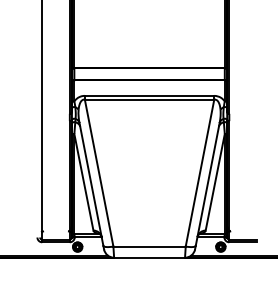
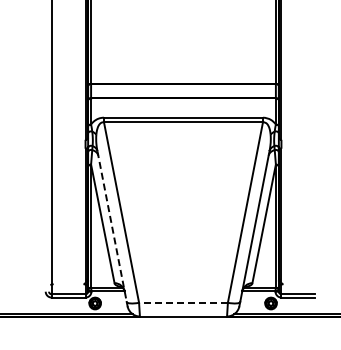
line: (91, 184) -> (112, 226), solid -> dashed
line: (148, 246) -> (182, 302), solid -> dashed

